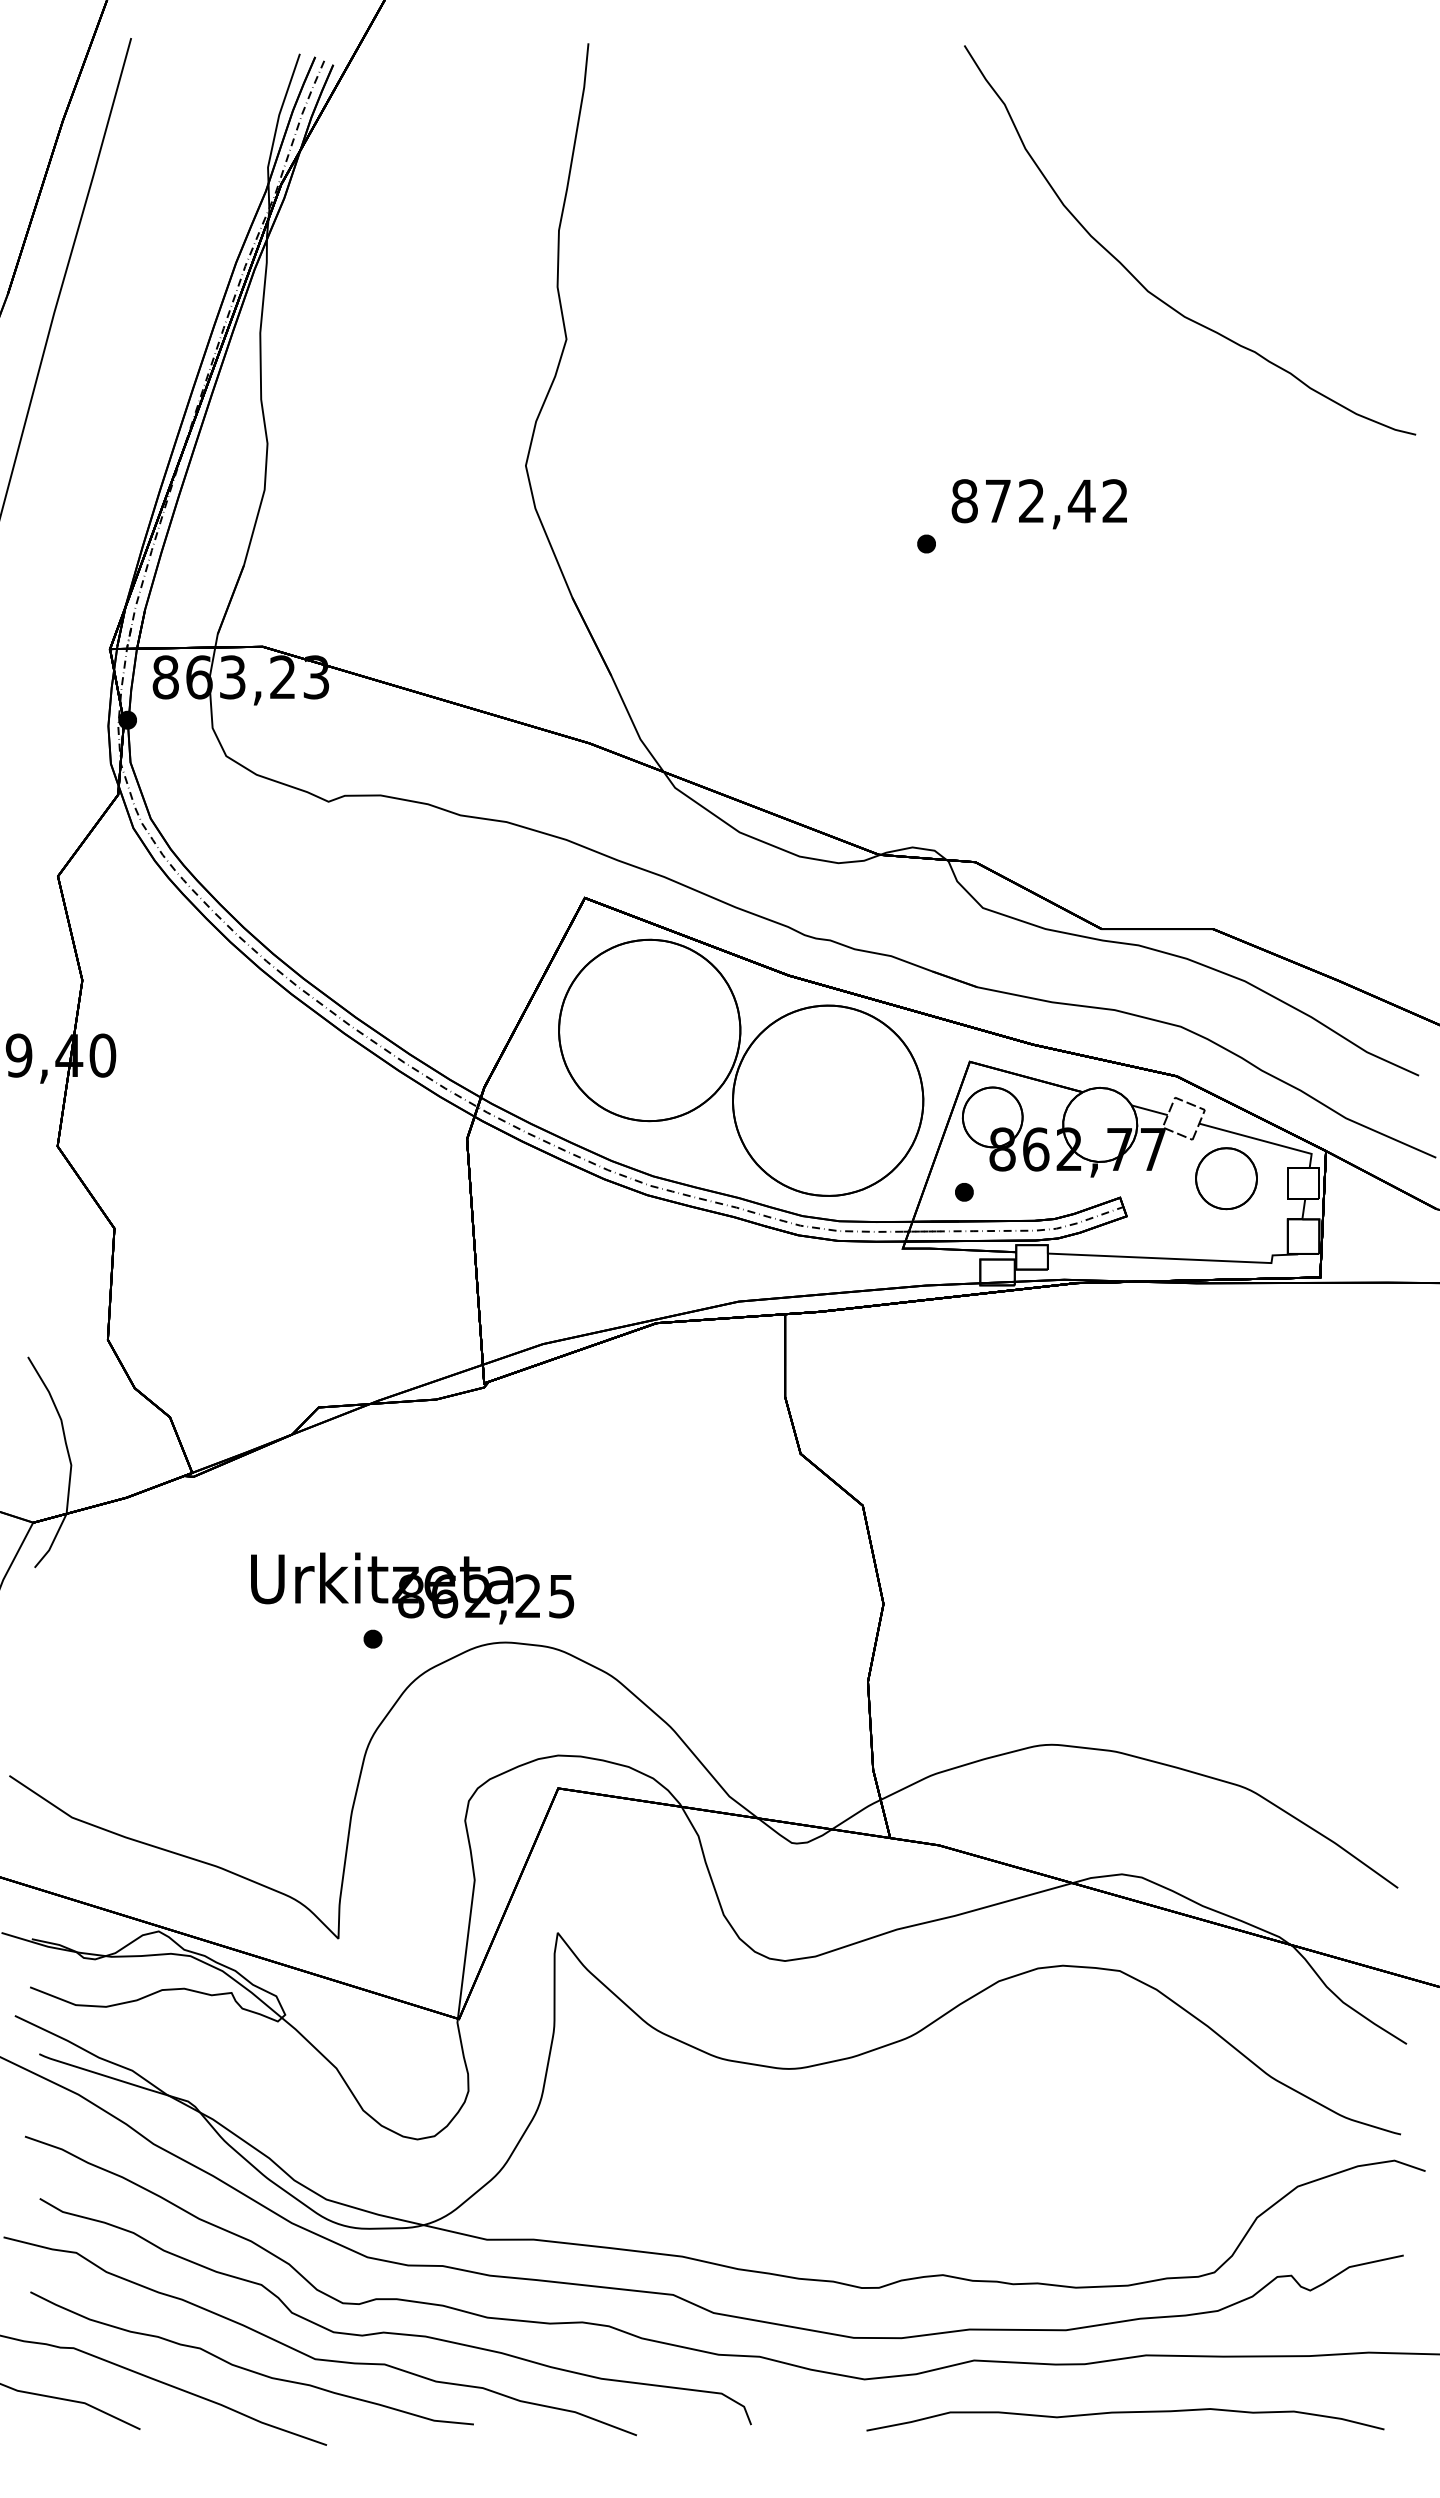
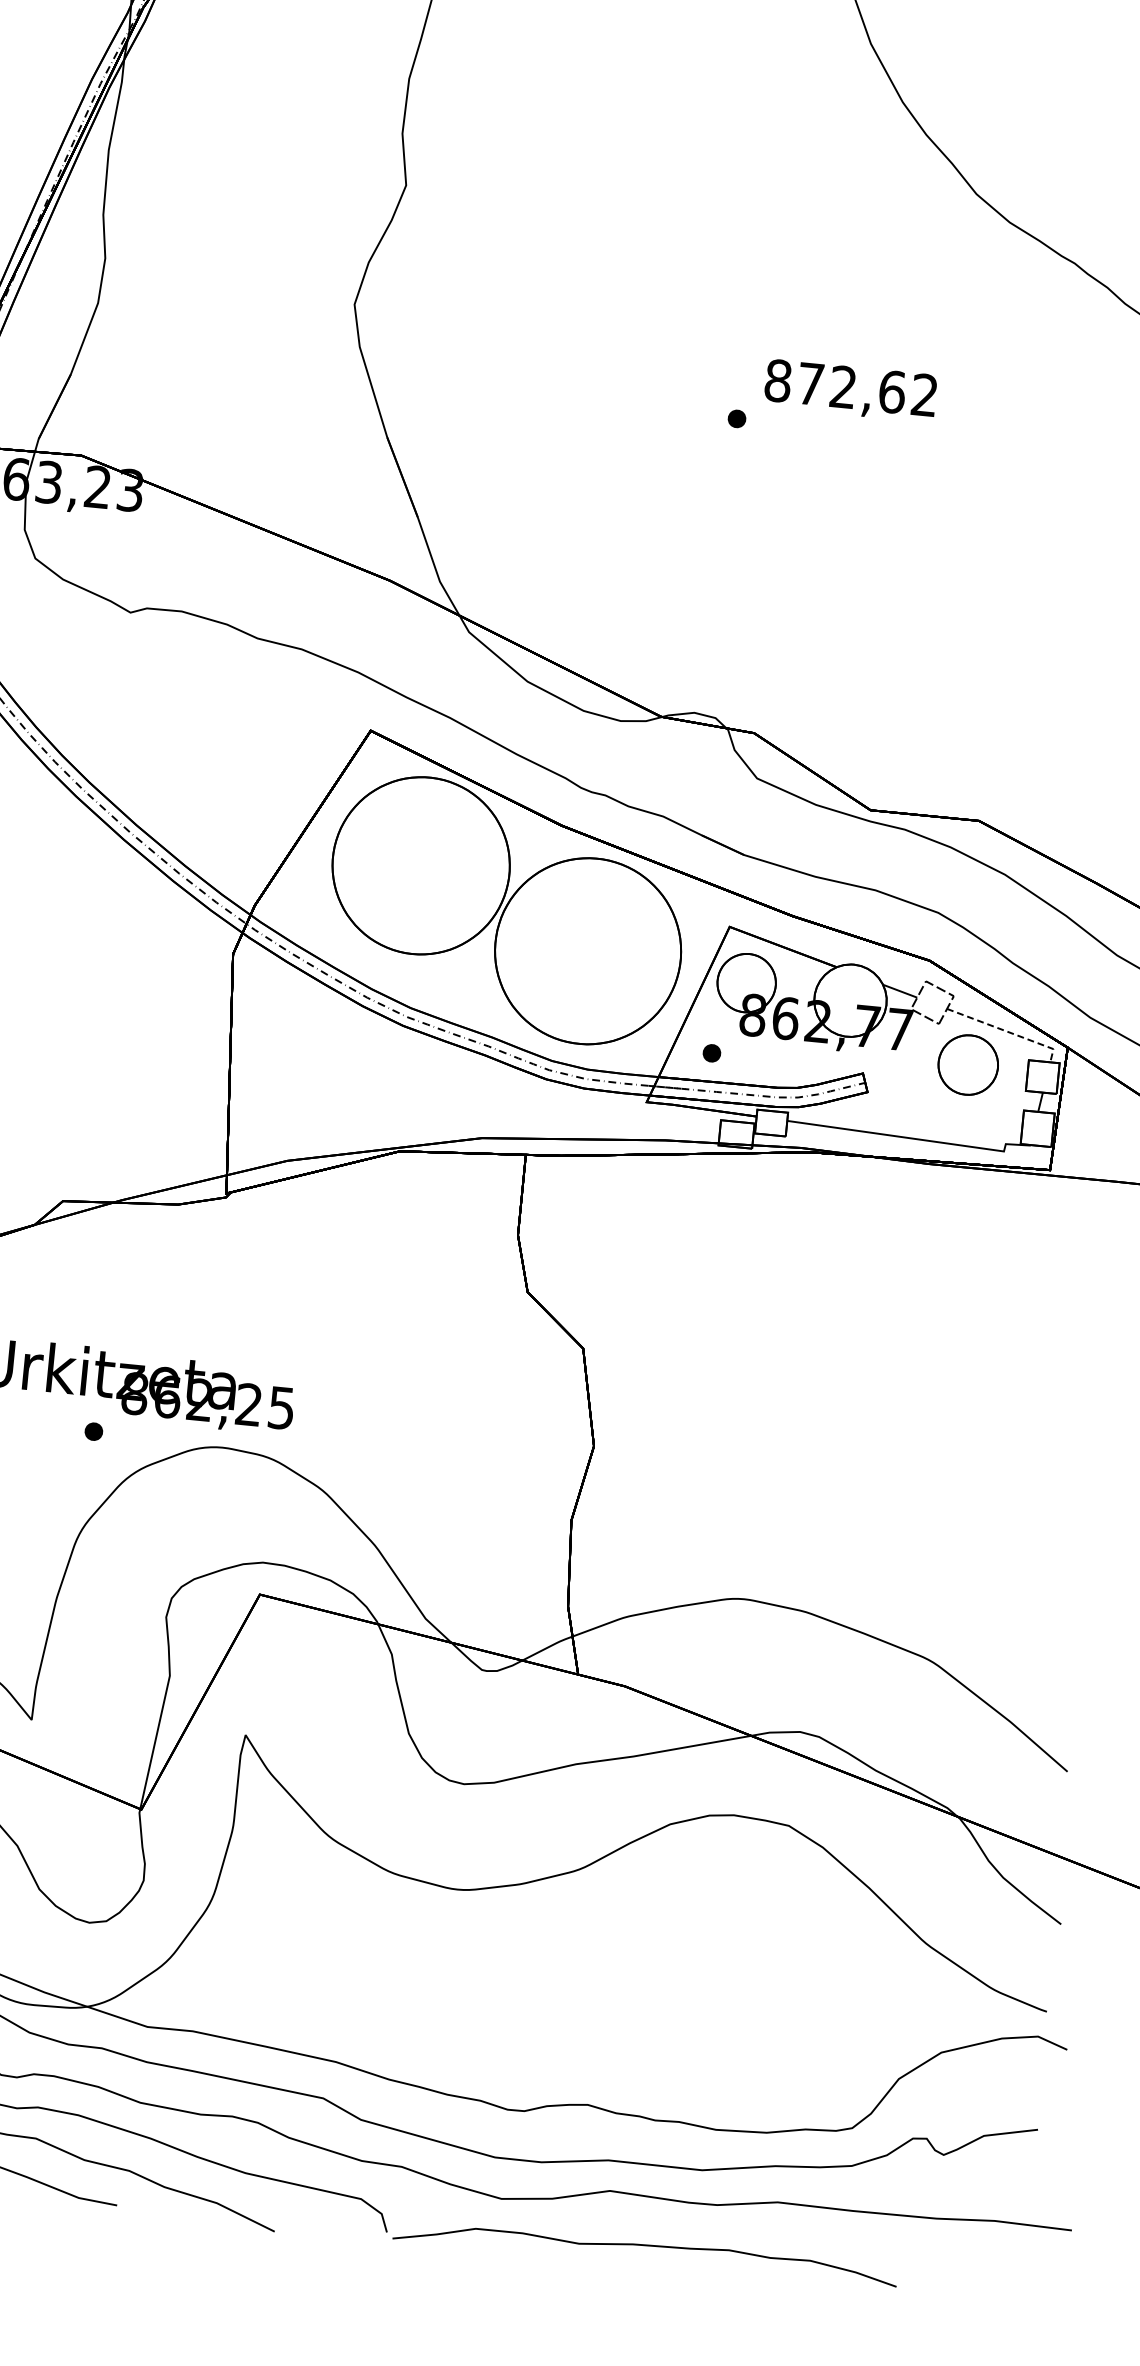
text: (1081, 501) -> (891, 392), 872,42 -> 872,62
line: (1262, 1140) -> (1006, 1031), solid -> dashed
curve: (1125, 2413) -> (646, 2246), moved

